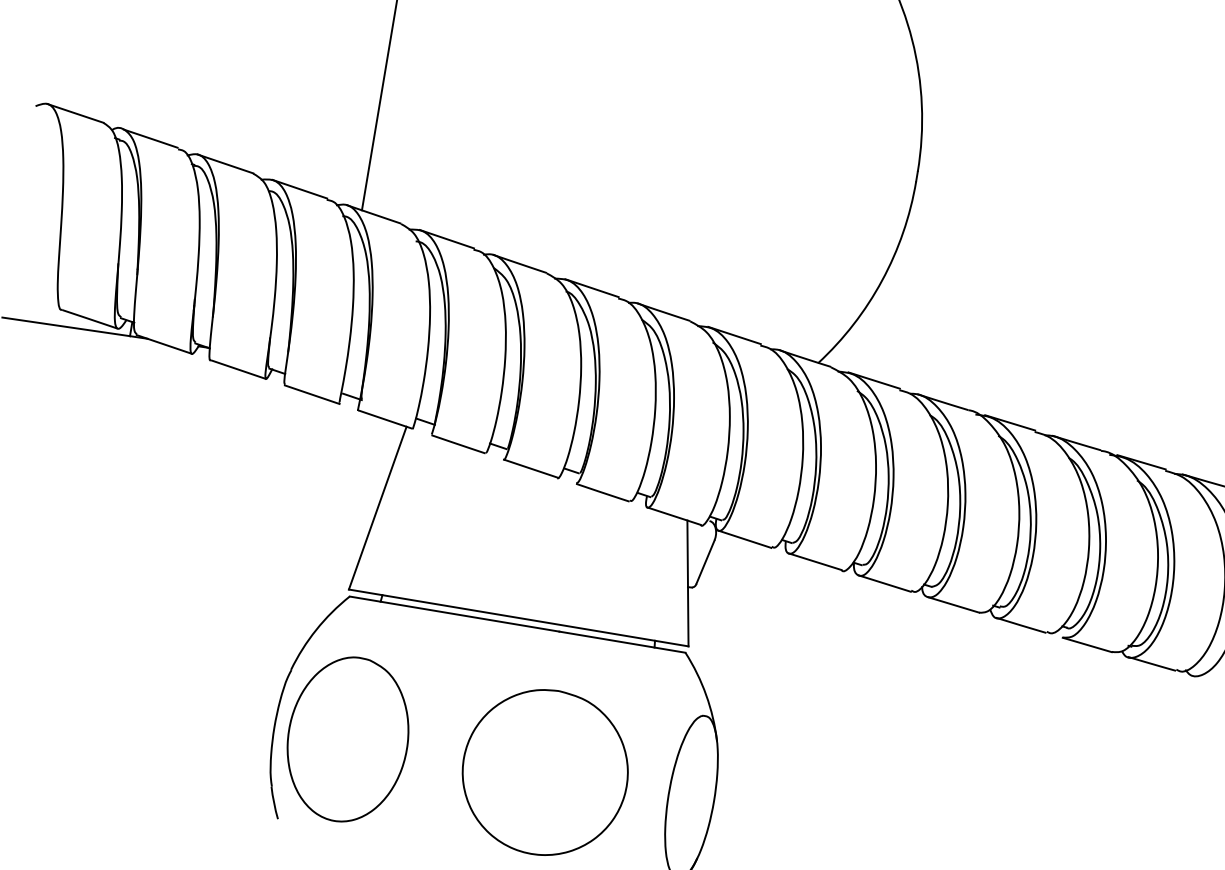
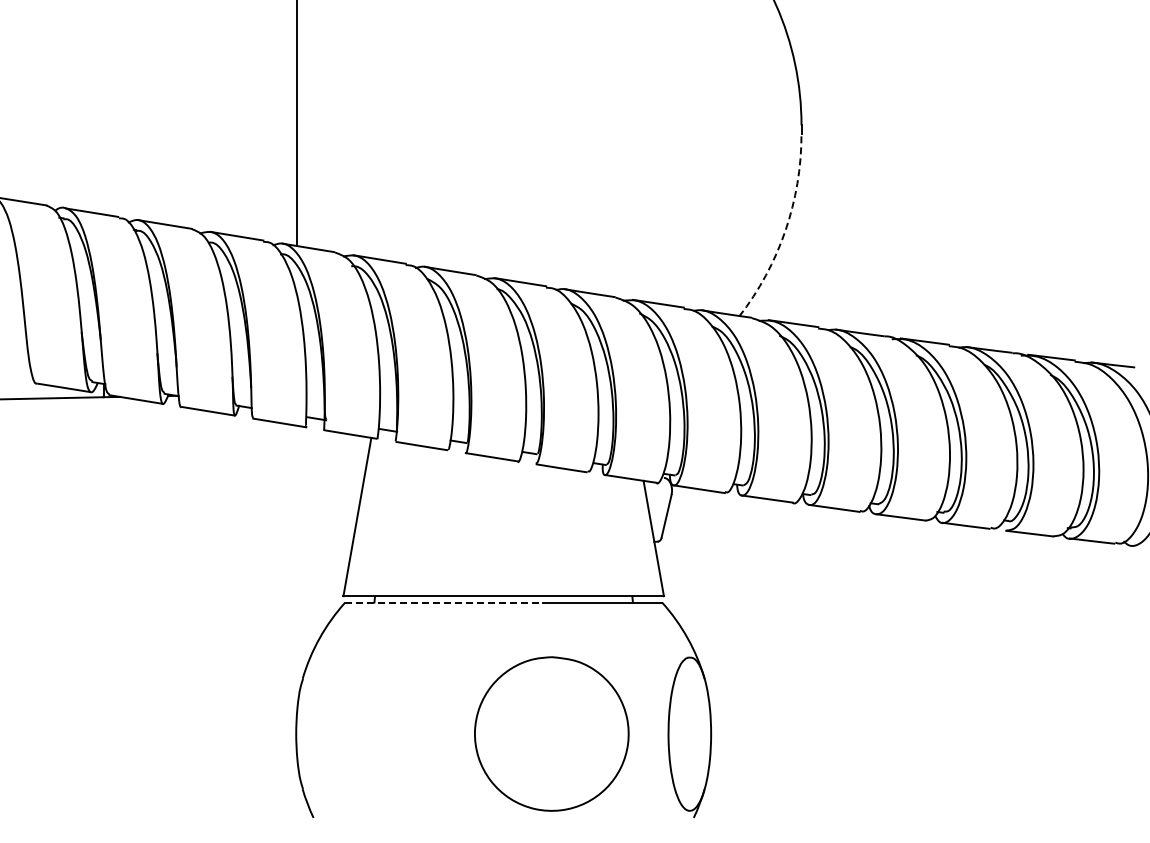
arc: (882, 280) -> (785, 230), solid -> dashed
line: (454, 614) -> (444, 602), solid -> dashed
part: (347, 738) -> (365, 733), removed

